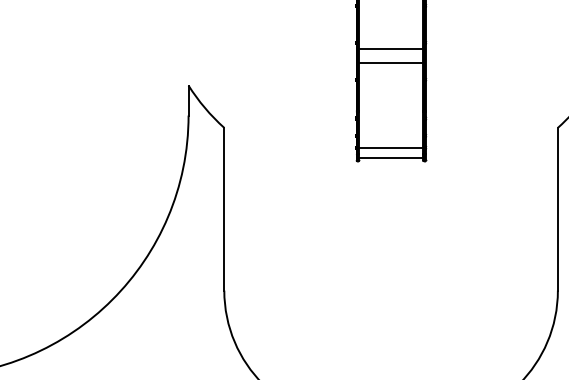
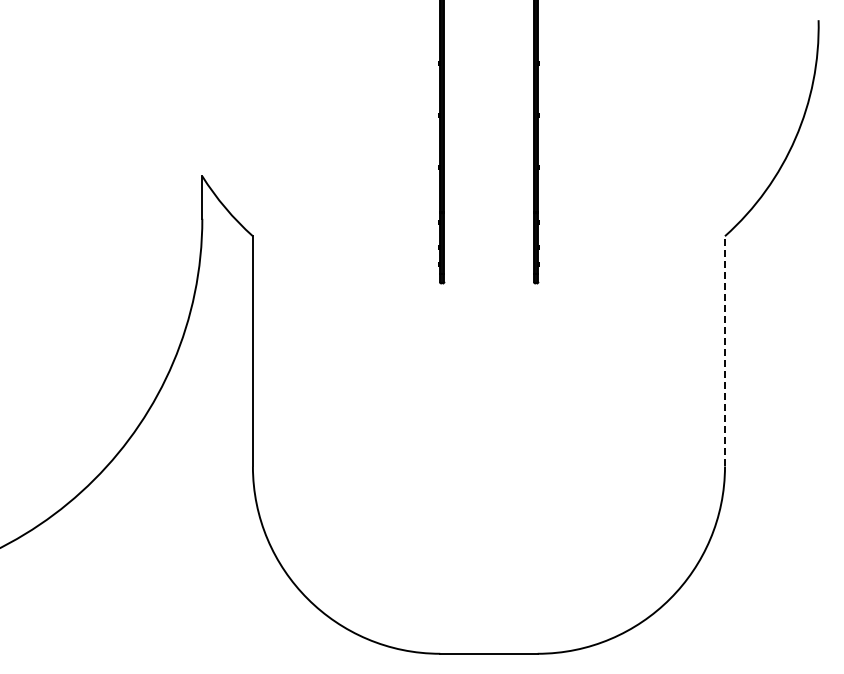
line: (390, 48) -> (488, 124), removed
line: (390, 63) -> (488, 144), removed
line: (390, 147) -> (488, 264), removed
line: (390, 158) -> (488, 279), removed
line: (558, 208) -> (725, 350), solid -> dashed

